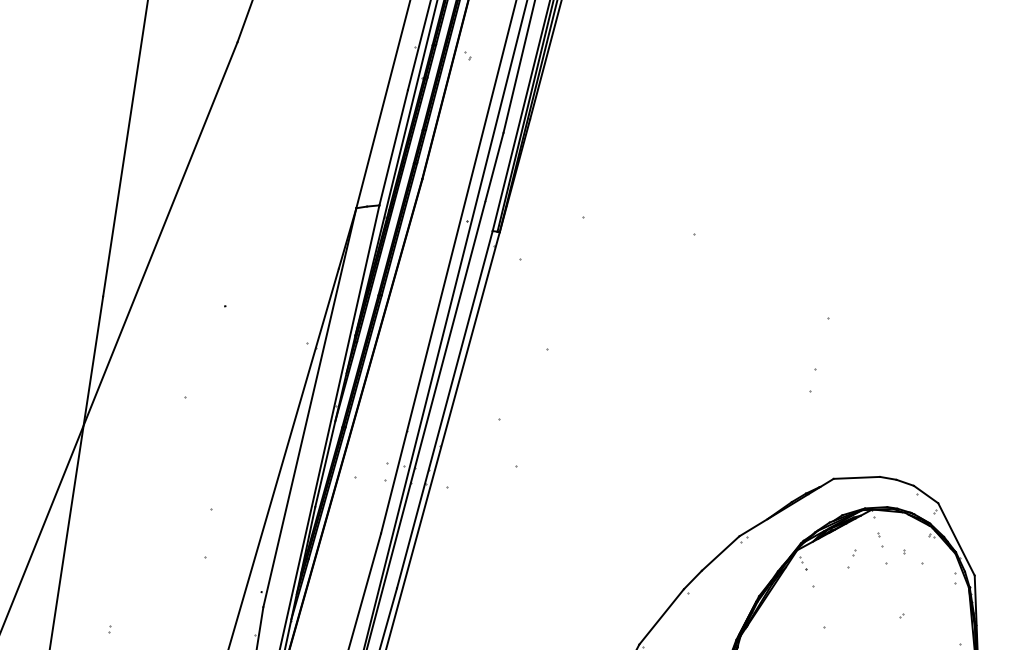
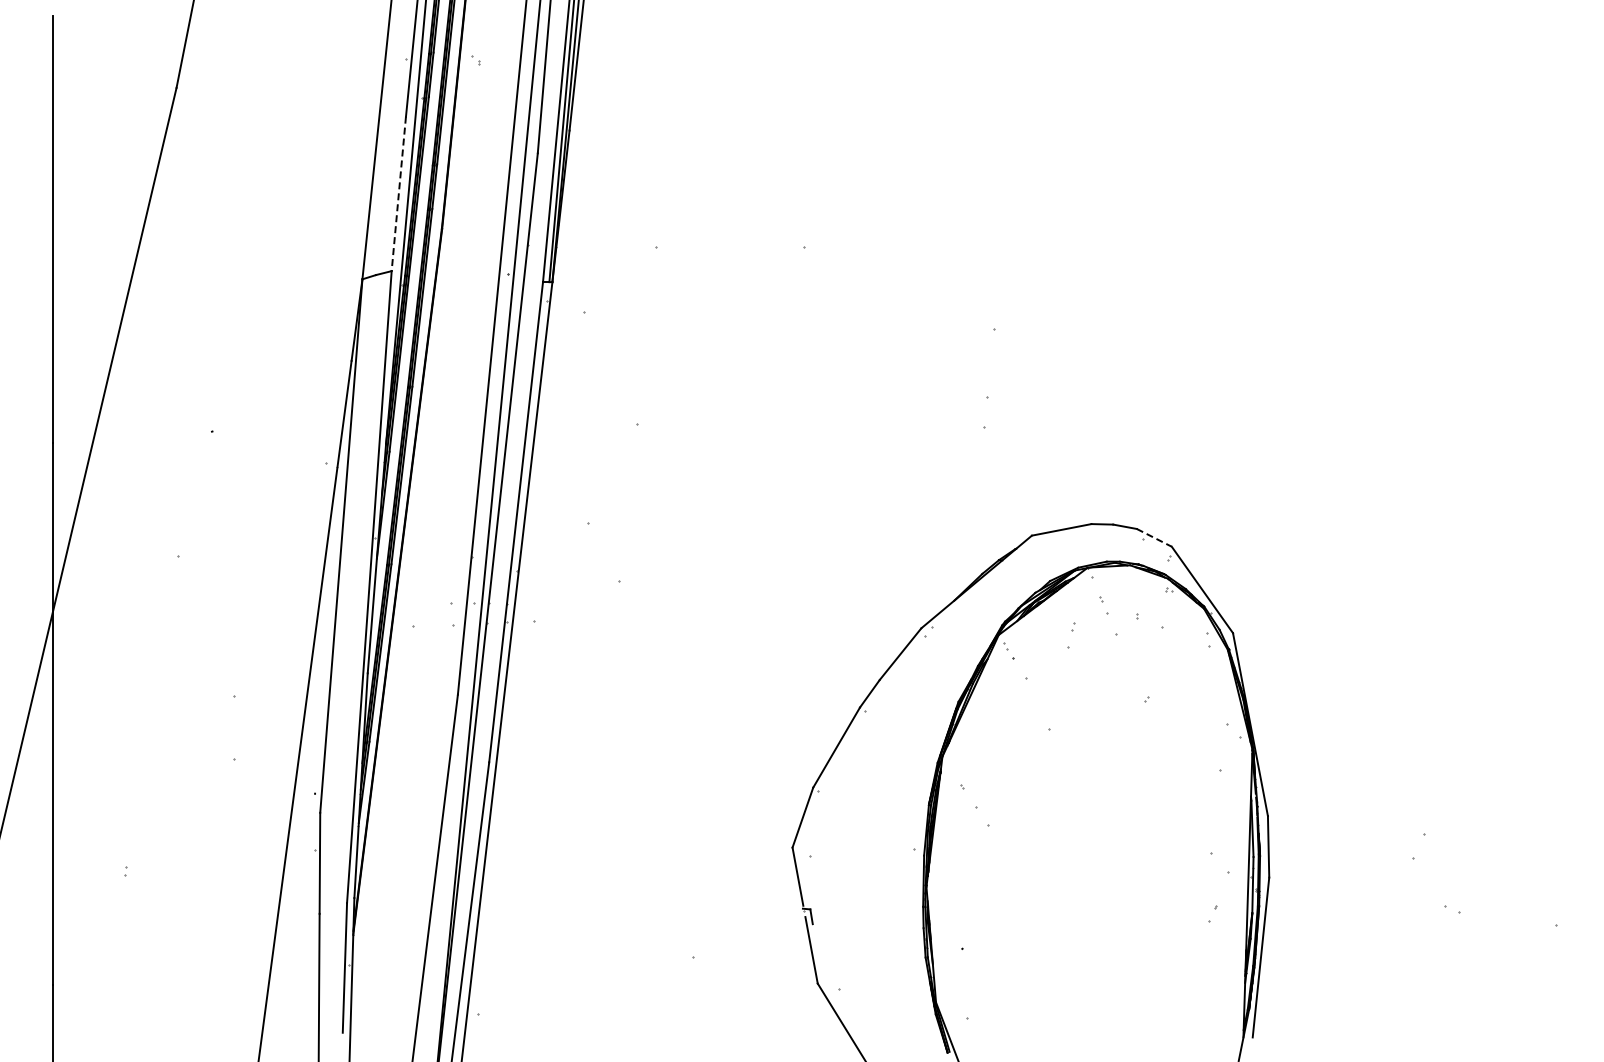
line: (393, 147) -> (398, 193), solid -> dashed
line: (926, 494) -> (1154, 537), solid -> dashed

